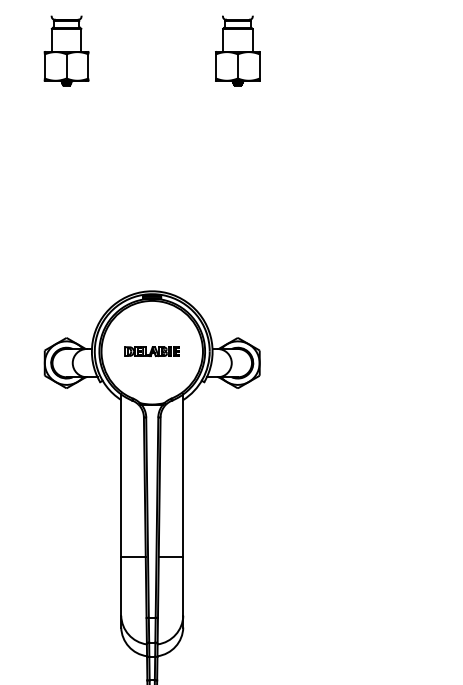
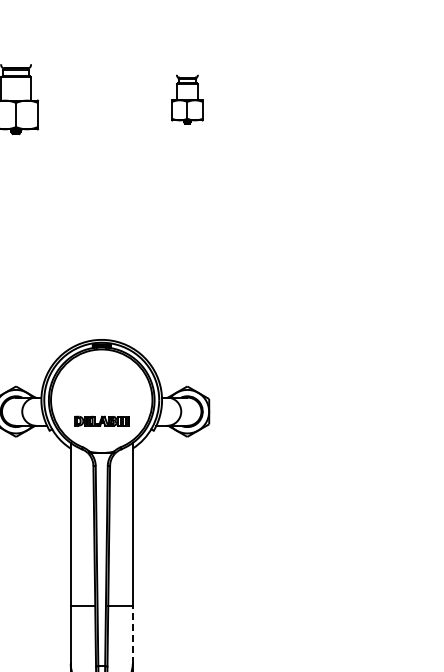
part: (237, 50) -> (186, 99), size x0.7
part: (151, 351) -> (100, 421), moved
line: (183, 586) -> (132, 635), solid -> dashed

